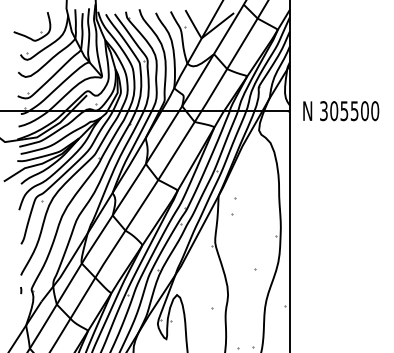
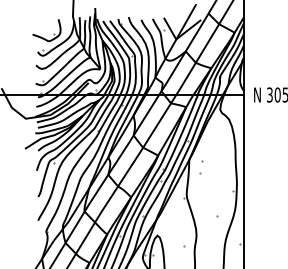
line: (21, 290) -> (38, 232), removed

